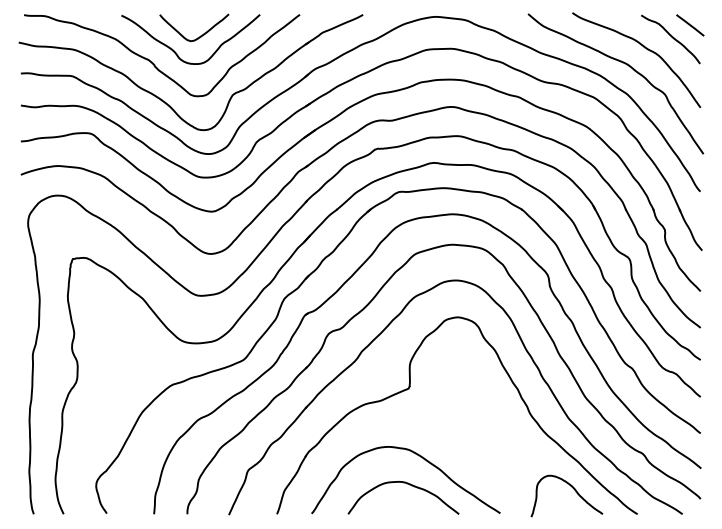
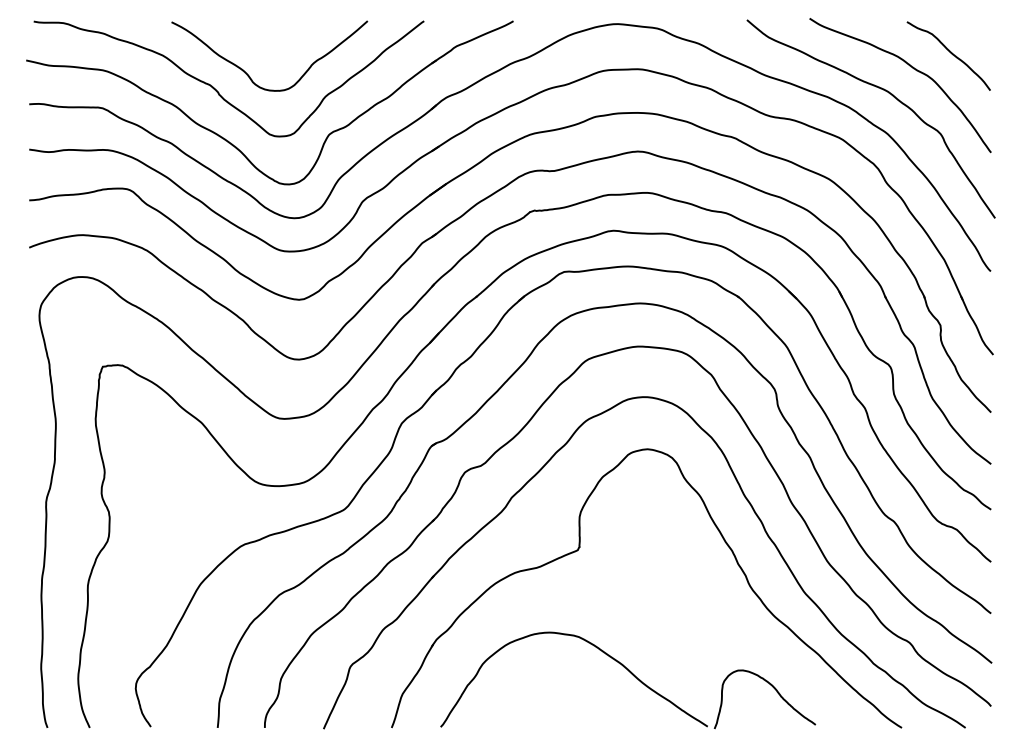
line: (690, 24) -> (976, 35), removed
curve: (199, 36) -> (282, 51), removed
curve: (409, 484) -> (578, 686), removed
curve: (573, 489) -> (774, 689), moved

